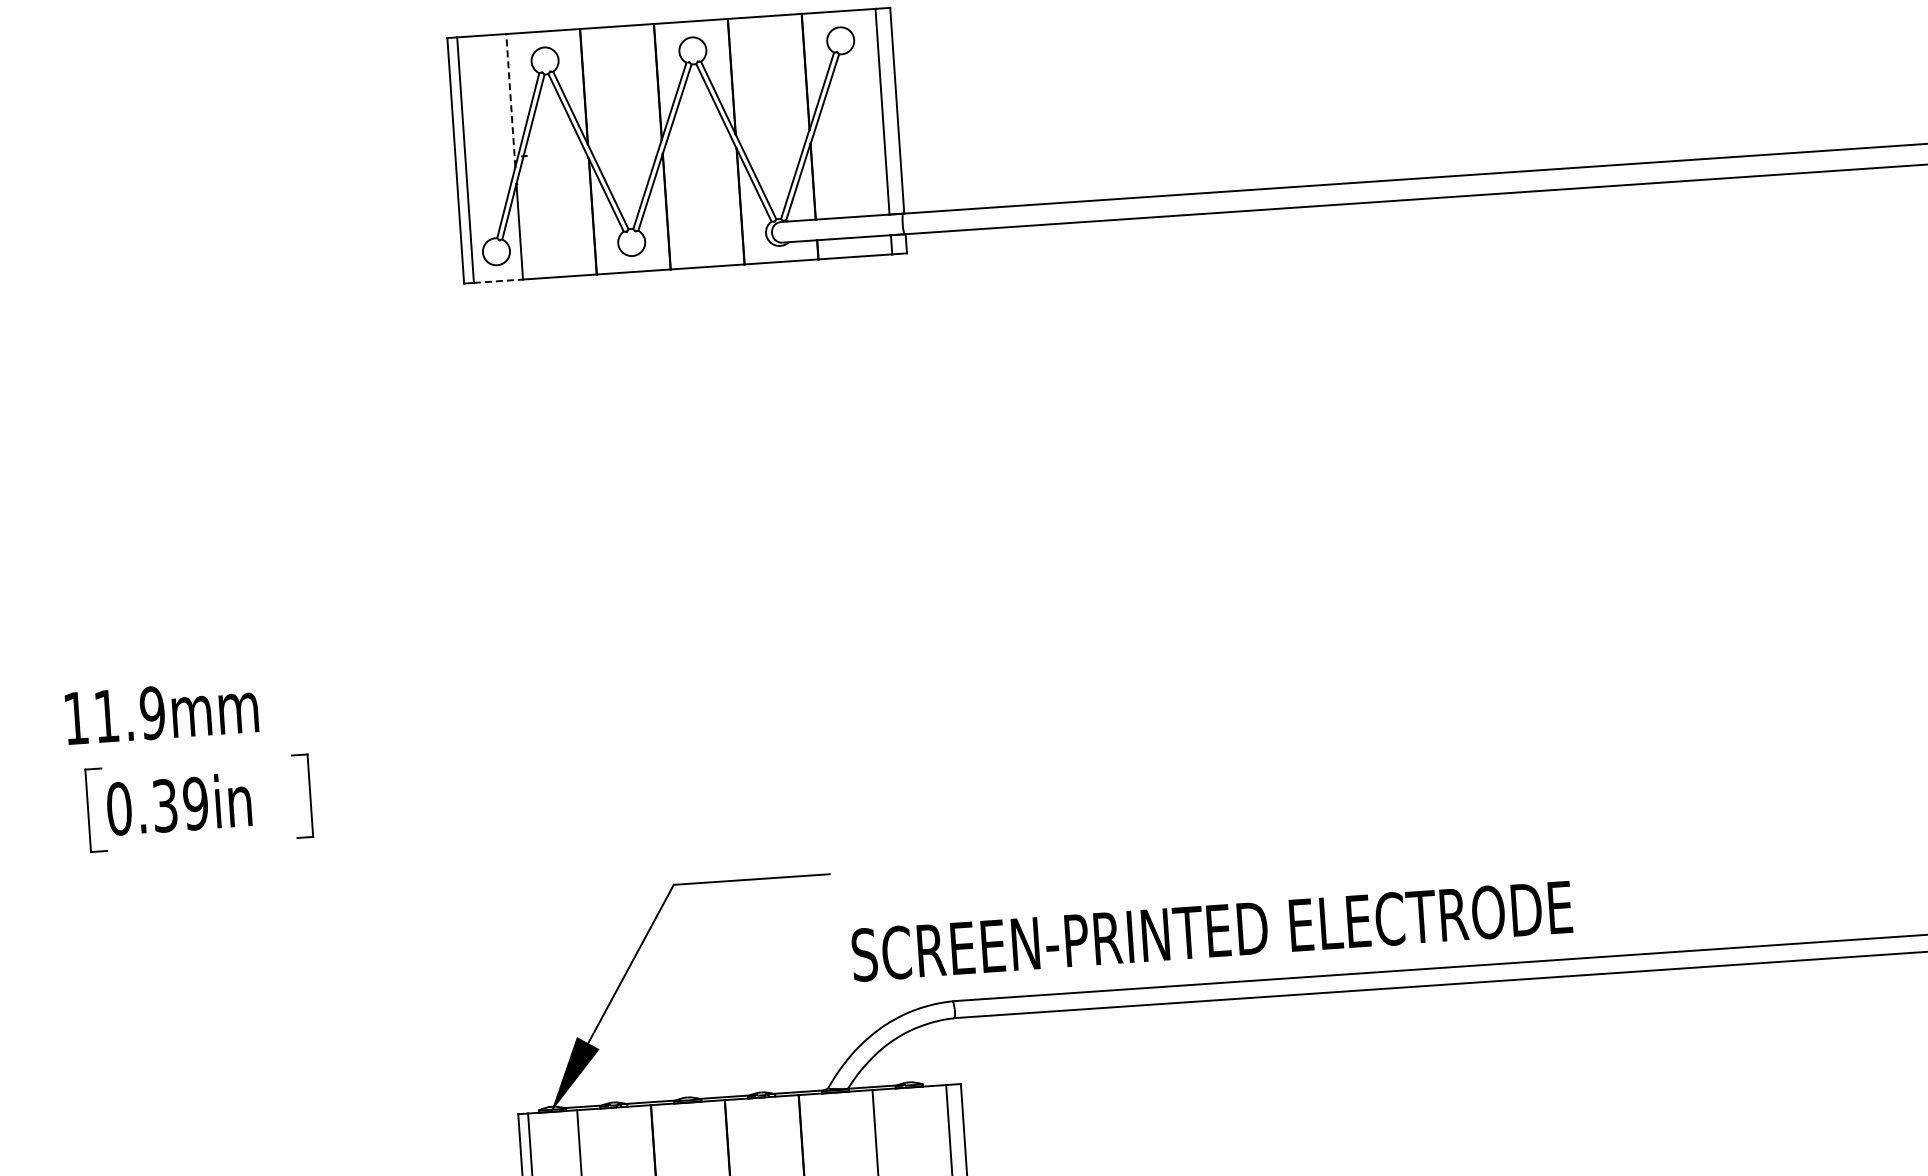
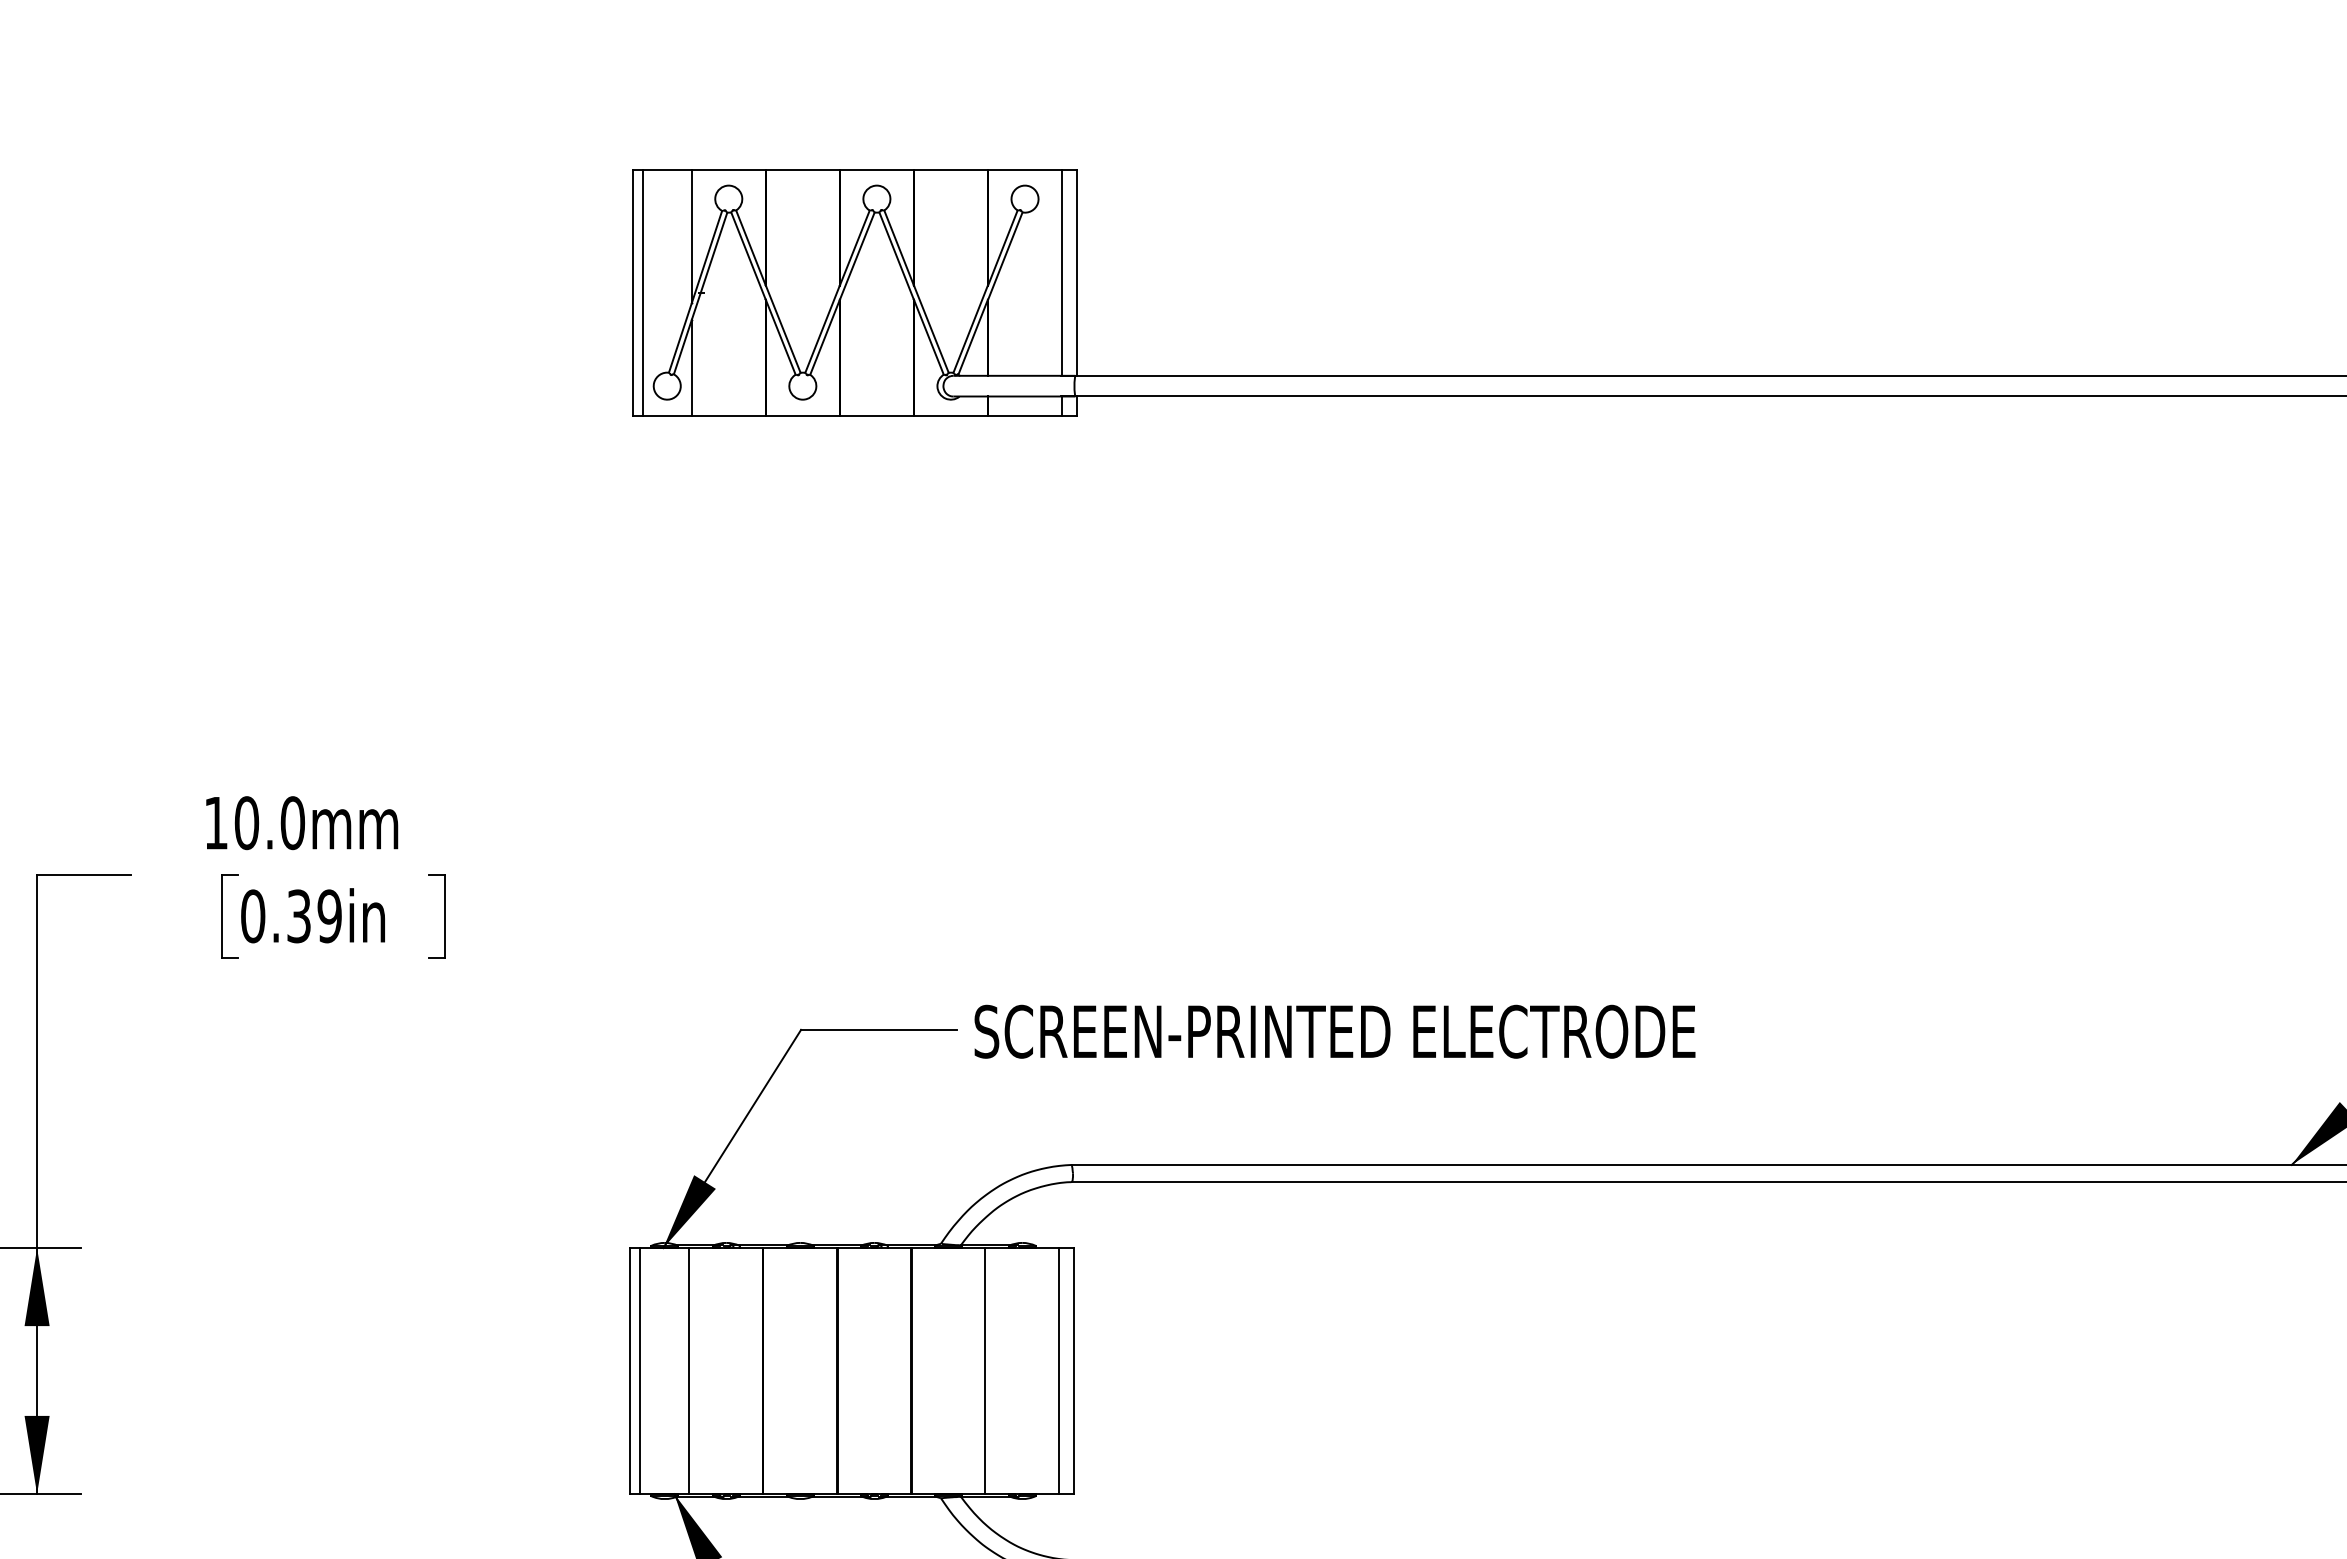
line: (510, 100) -> (691, 236), dashed -> solid
line: (498, 281) -> (667, 415), dashed -> solid
text: (129, 715) -> (269, 823), 11.9mm -> 10.0mm
text: (1211, 931) -> (1334, 1031), moved

